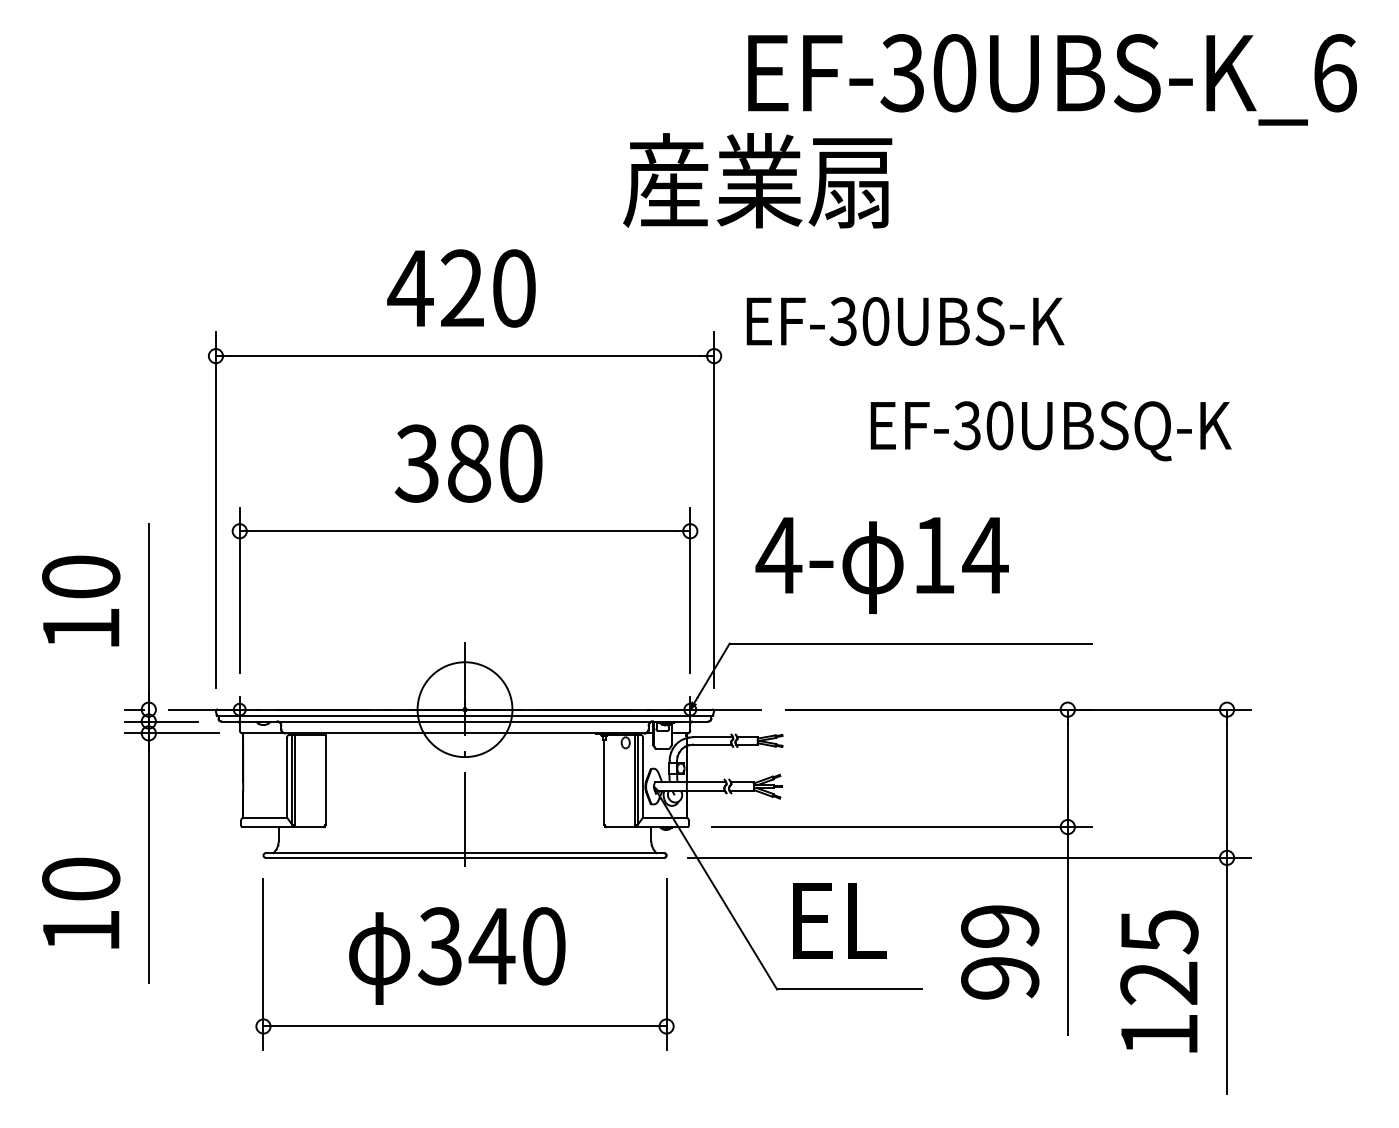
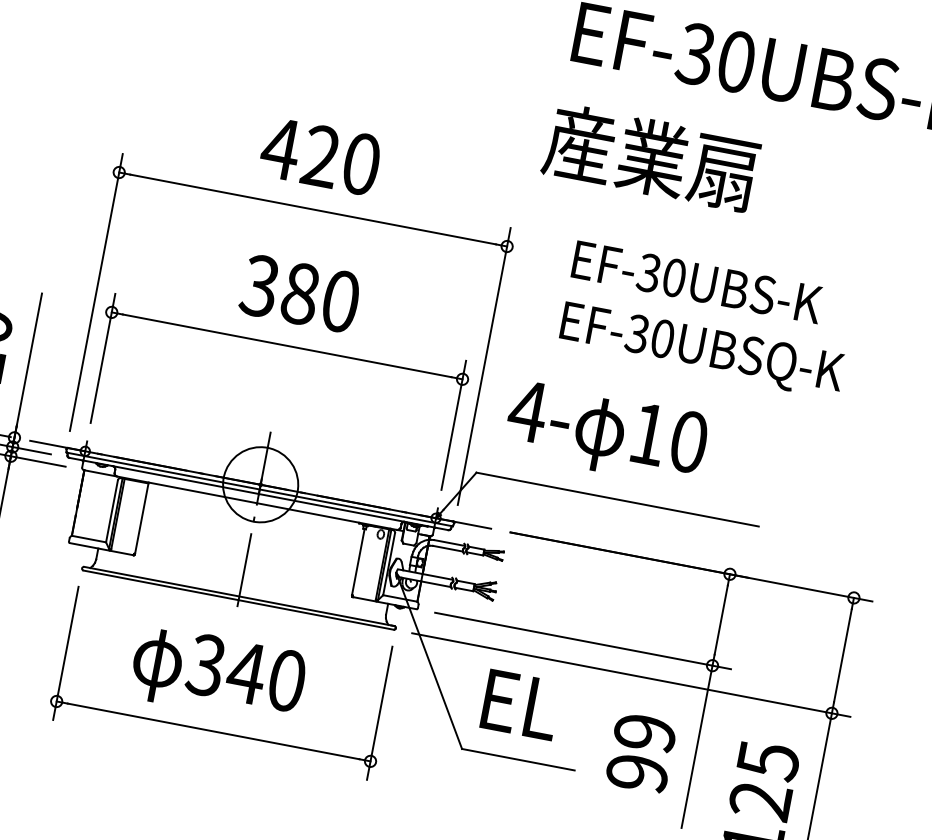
text: (757, 180) -> (651, 157), moved
text: (905, 321) -> (697, 282), moved
text: (1050, 431) -> (701, 350), moved
text: (985, 555) -> (688, 442), 14 -> 10

